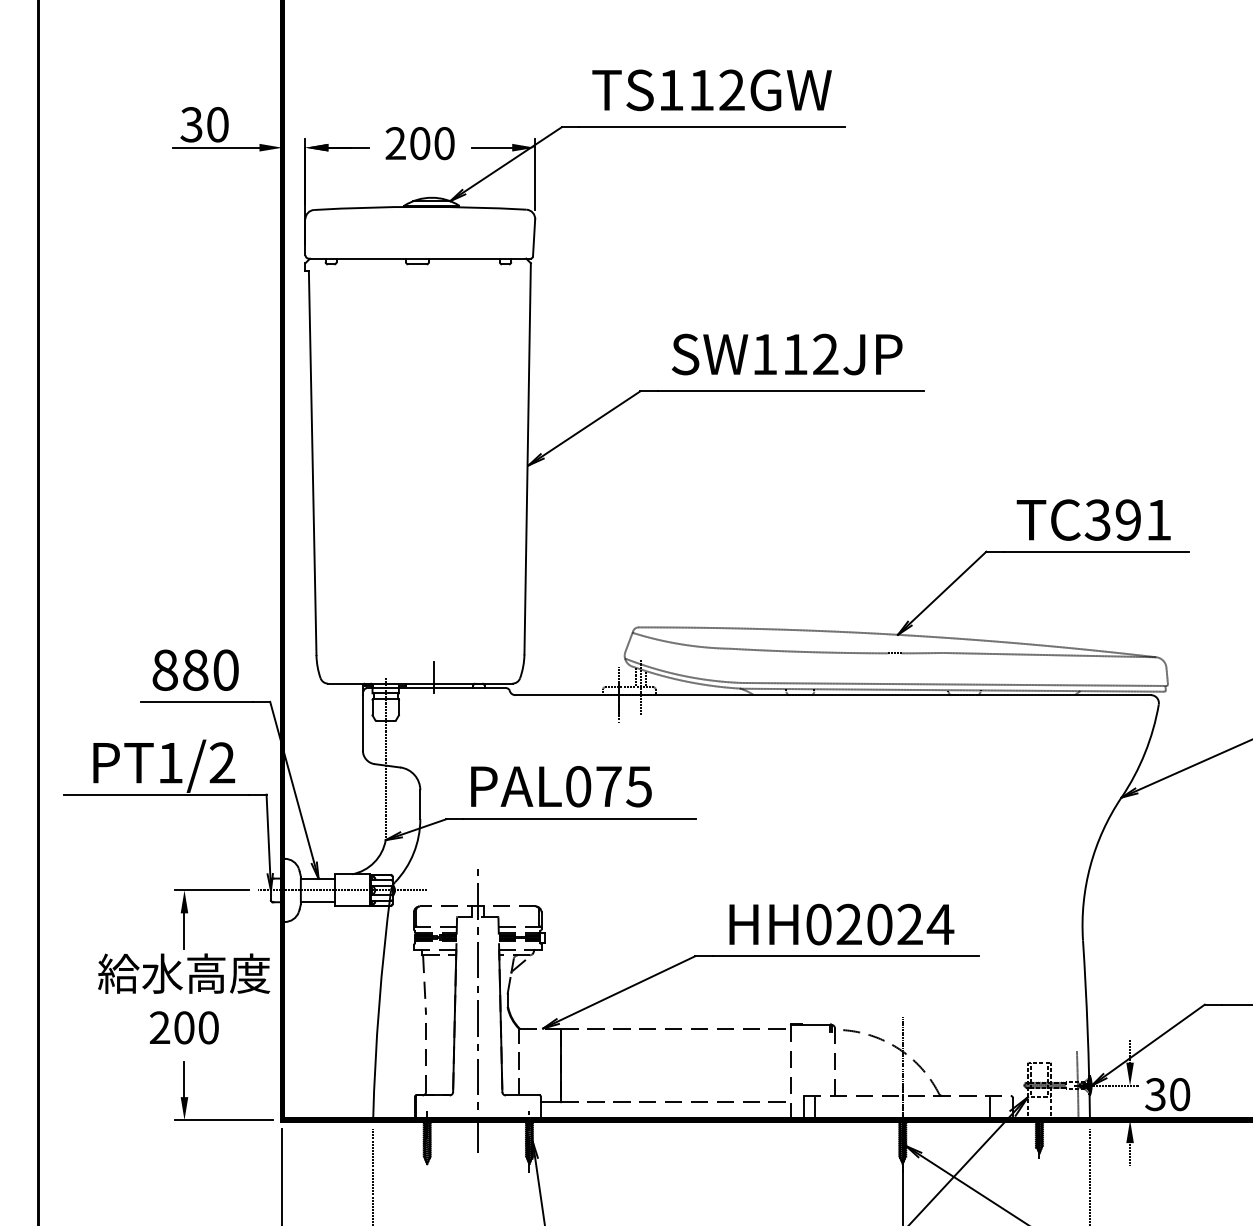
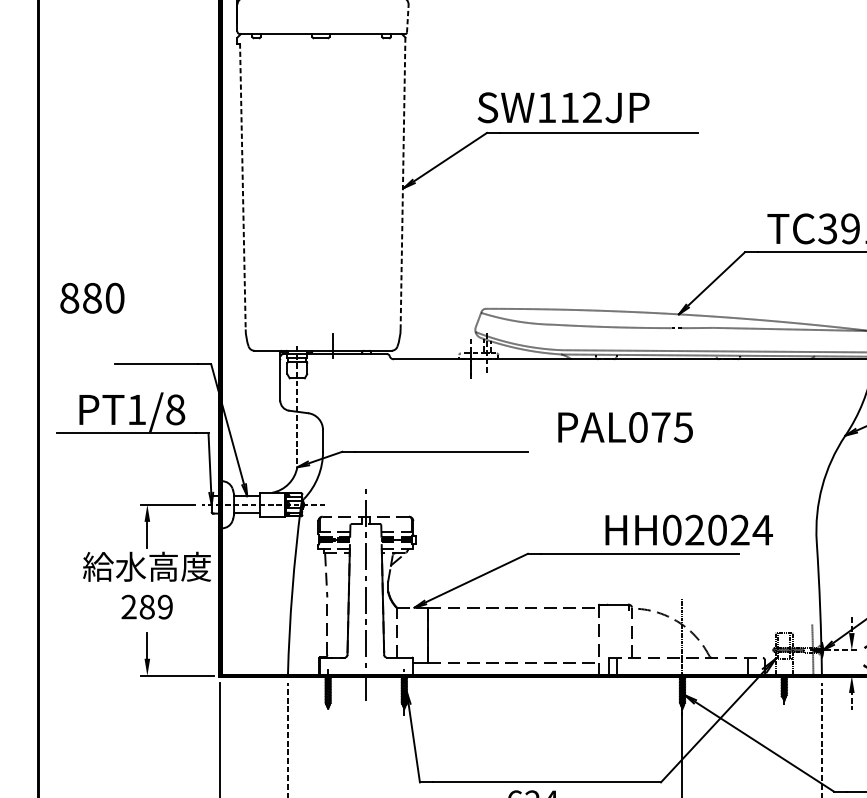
line: (534, 237) -> (408, 18), solid -> dashed
text: (786, 354) -> (563, 107), moved
line: (527, 458) -> (402, 183), solid -> dashed
line: (312, 463) -> (242, 186), solid -> dashed
text: (195, 669) -> (92, 297), moved
text: (222, 762) -> (175, 409), PT1/2 -> PT1/8
text: (561, 786) -> (625, 427), moved
text: (841, 924) -> (688, 530), moved
text: (196, 1027) -> (156, 606), 200 -> 289

